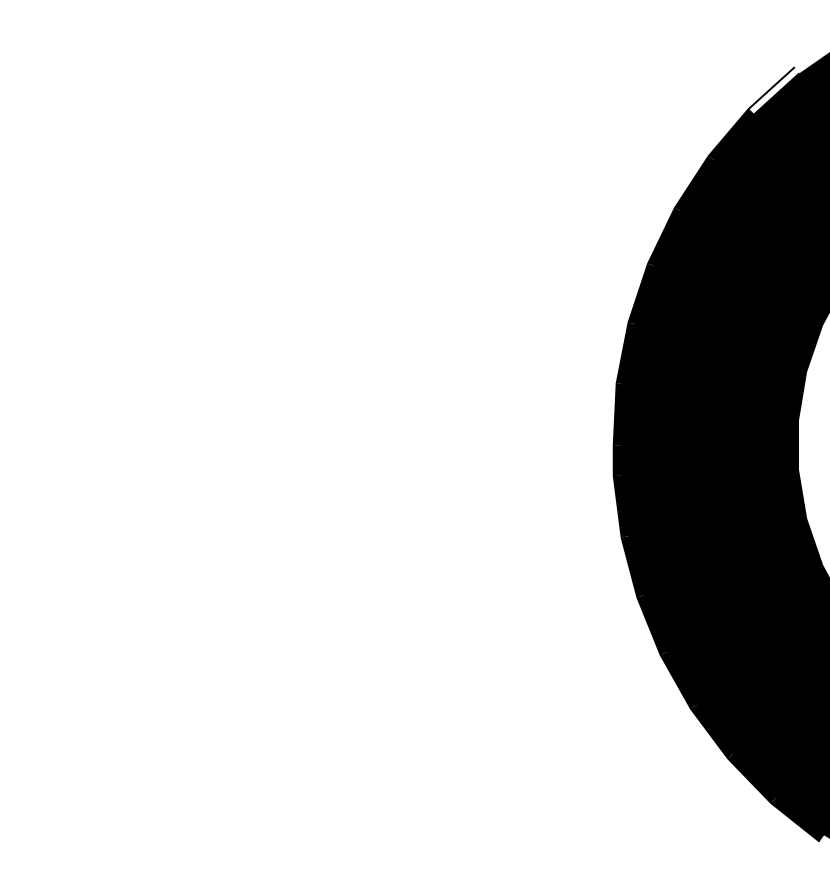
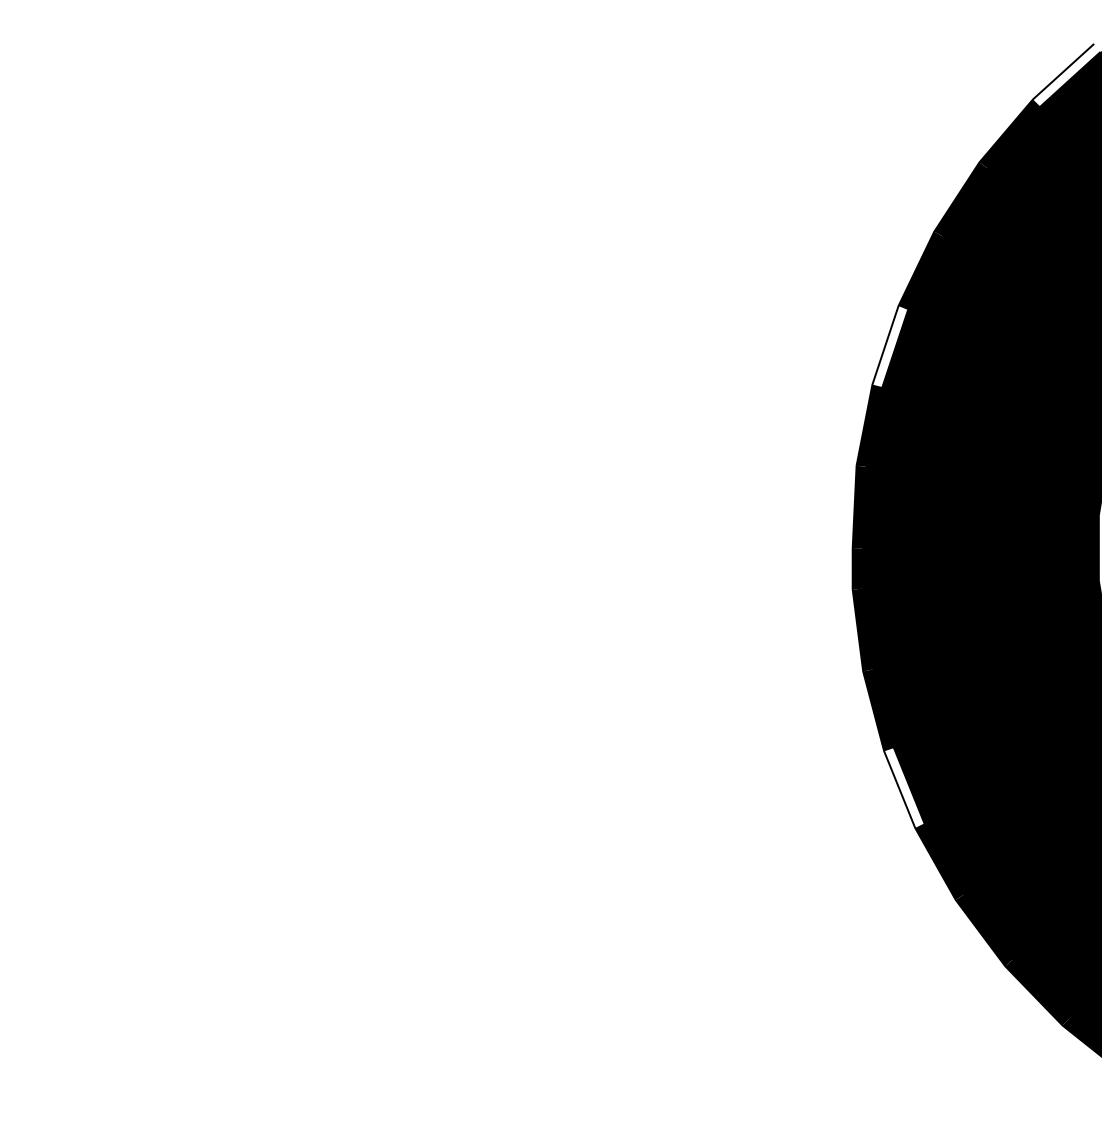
fill: (641, 293) -> (889, 345), removed
fill: (652, 624) -> (904, 787), removed

